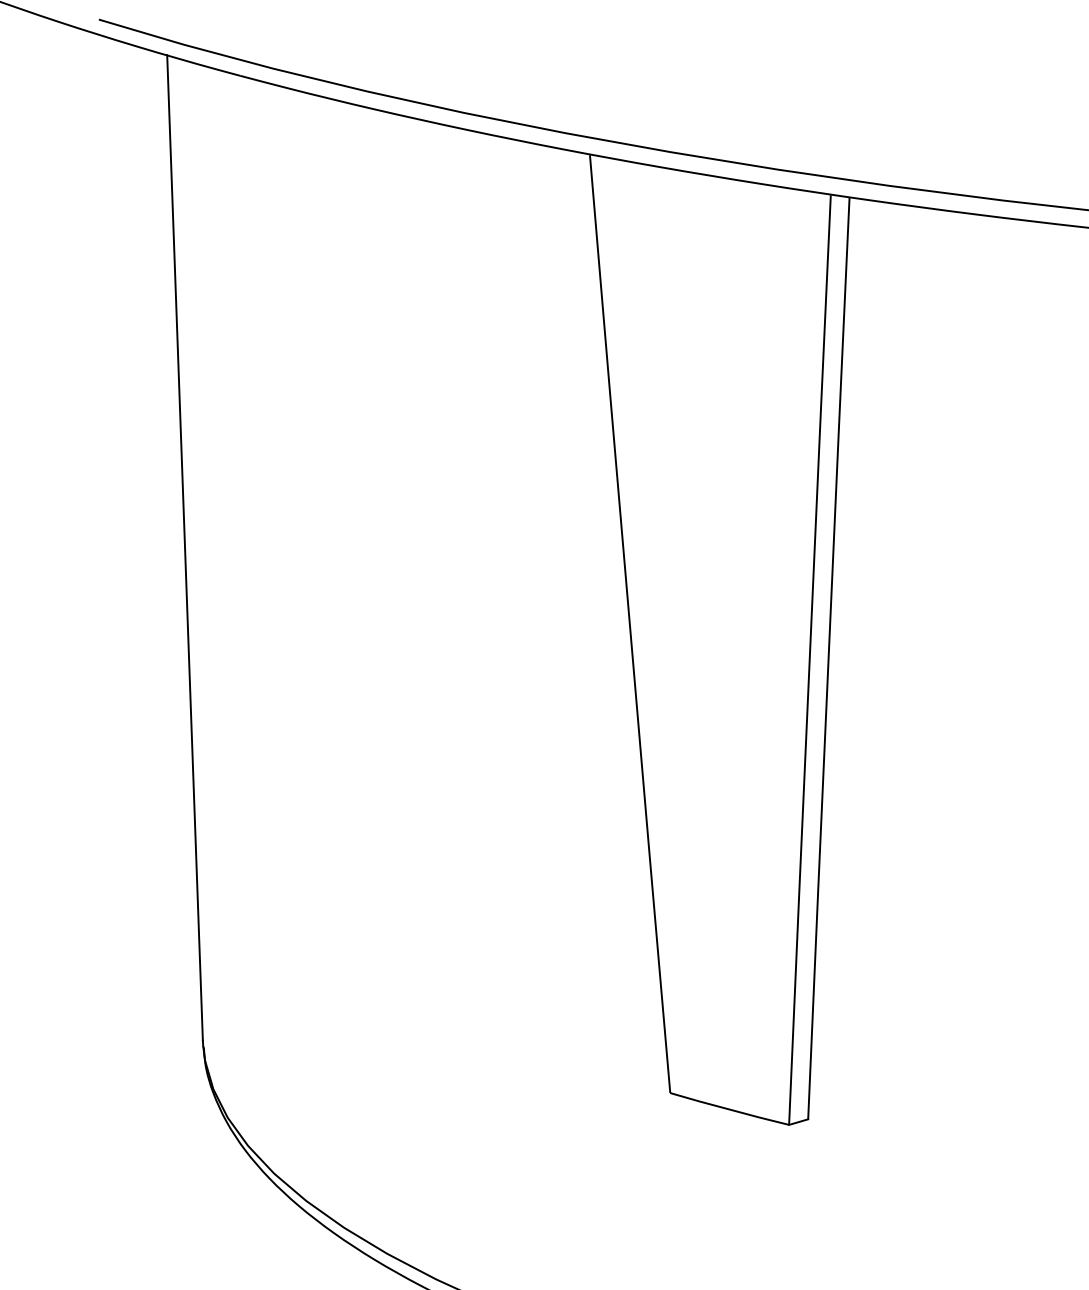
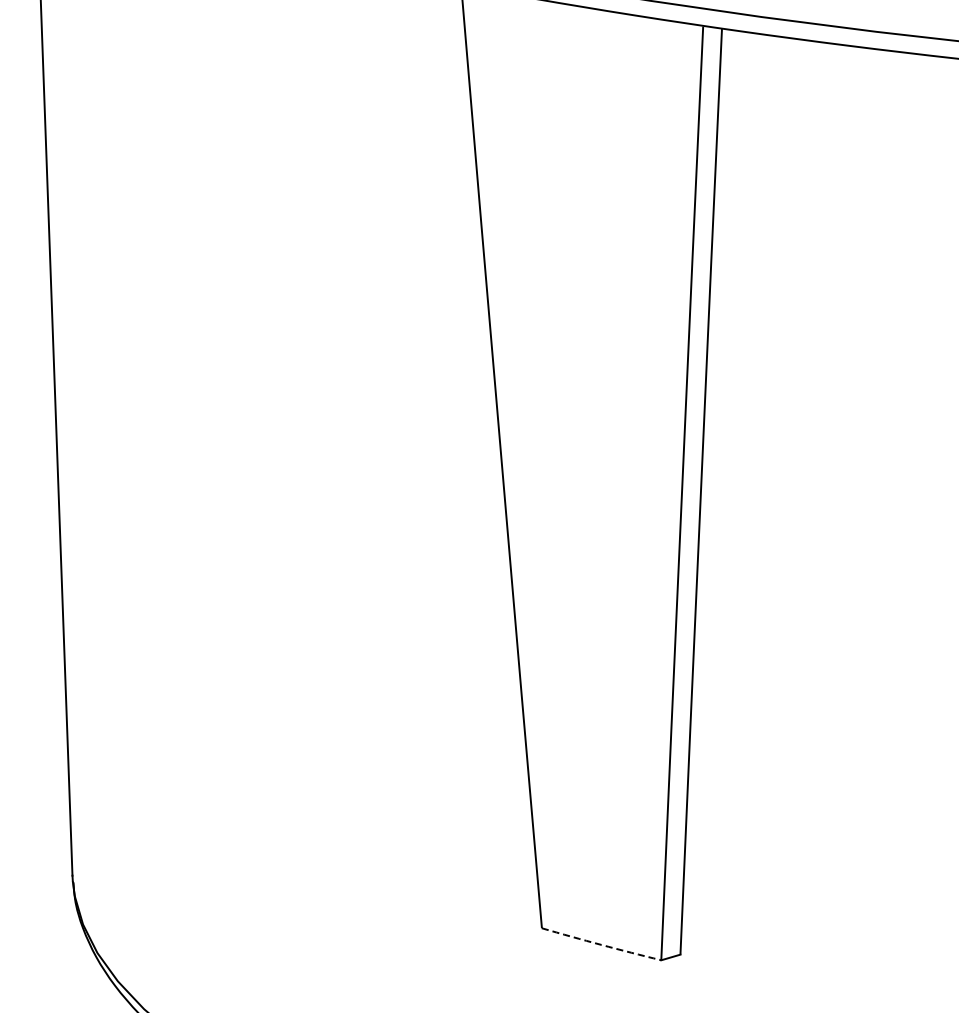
arc: (729, 1109) -> (601, 944), solid -> dashed

